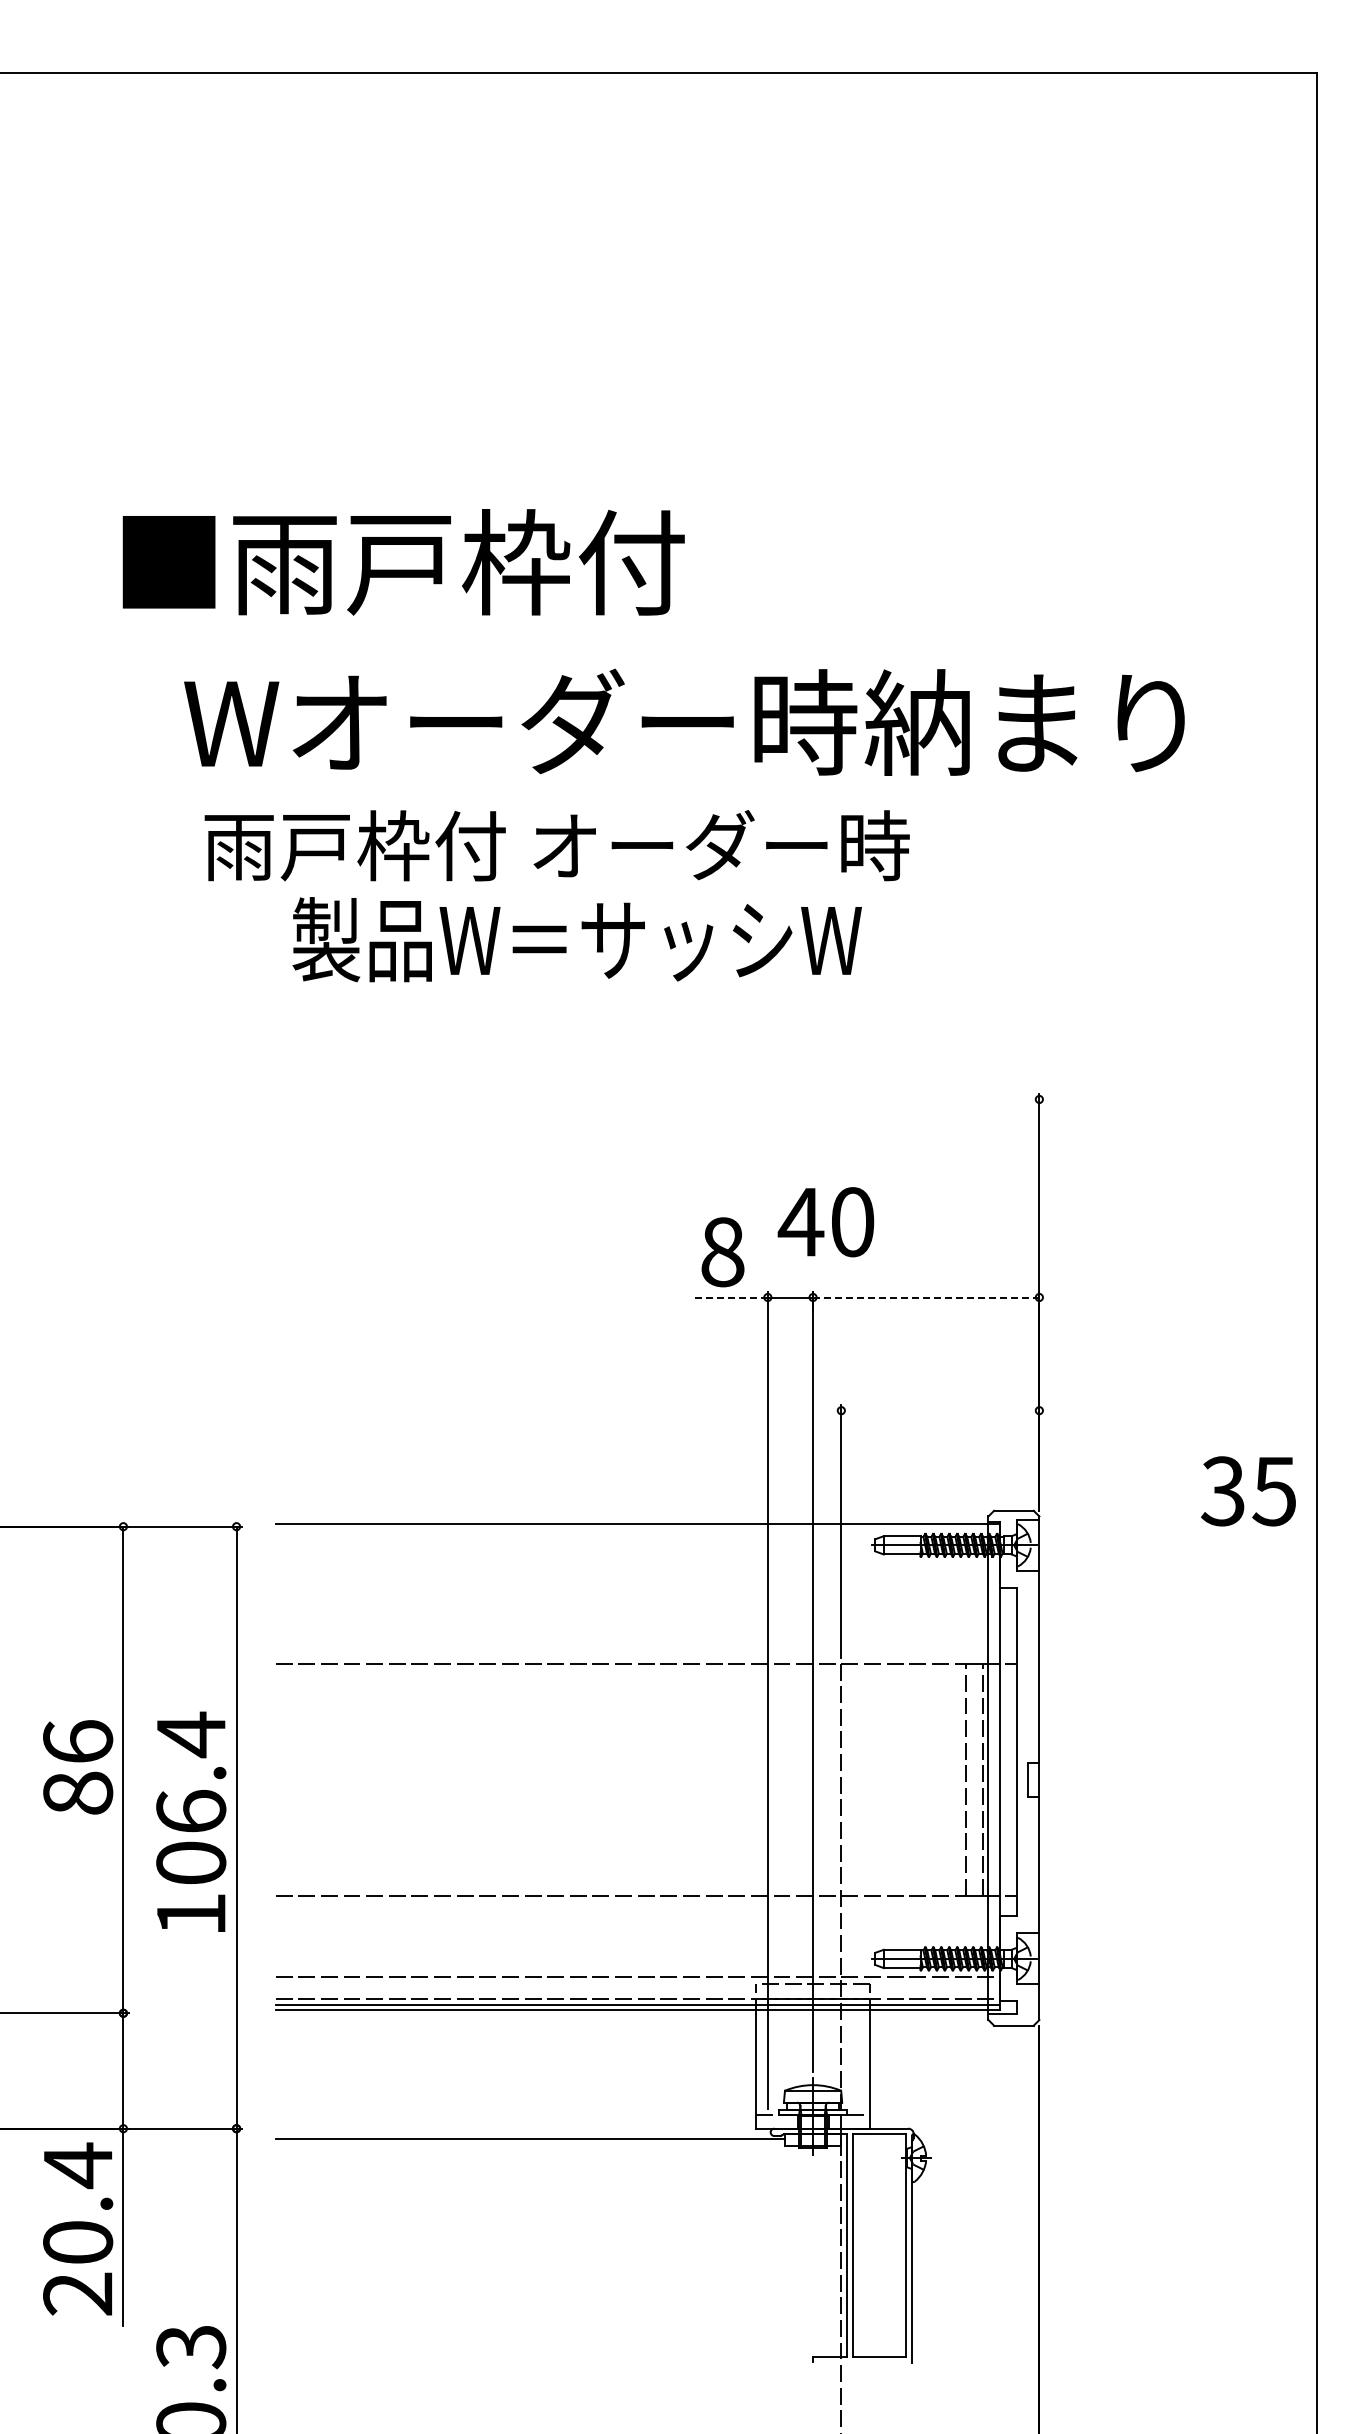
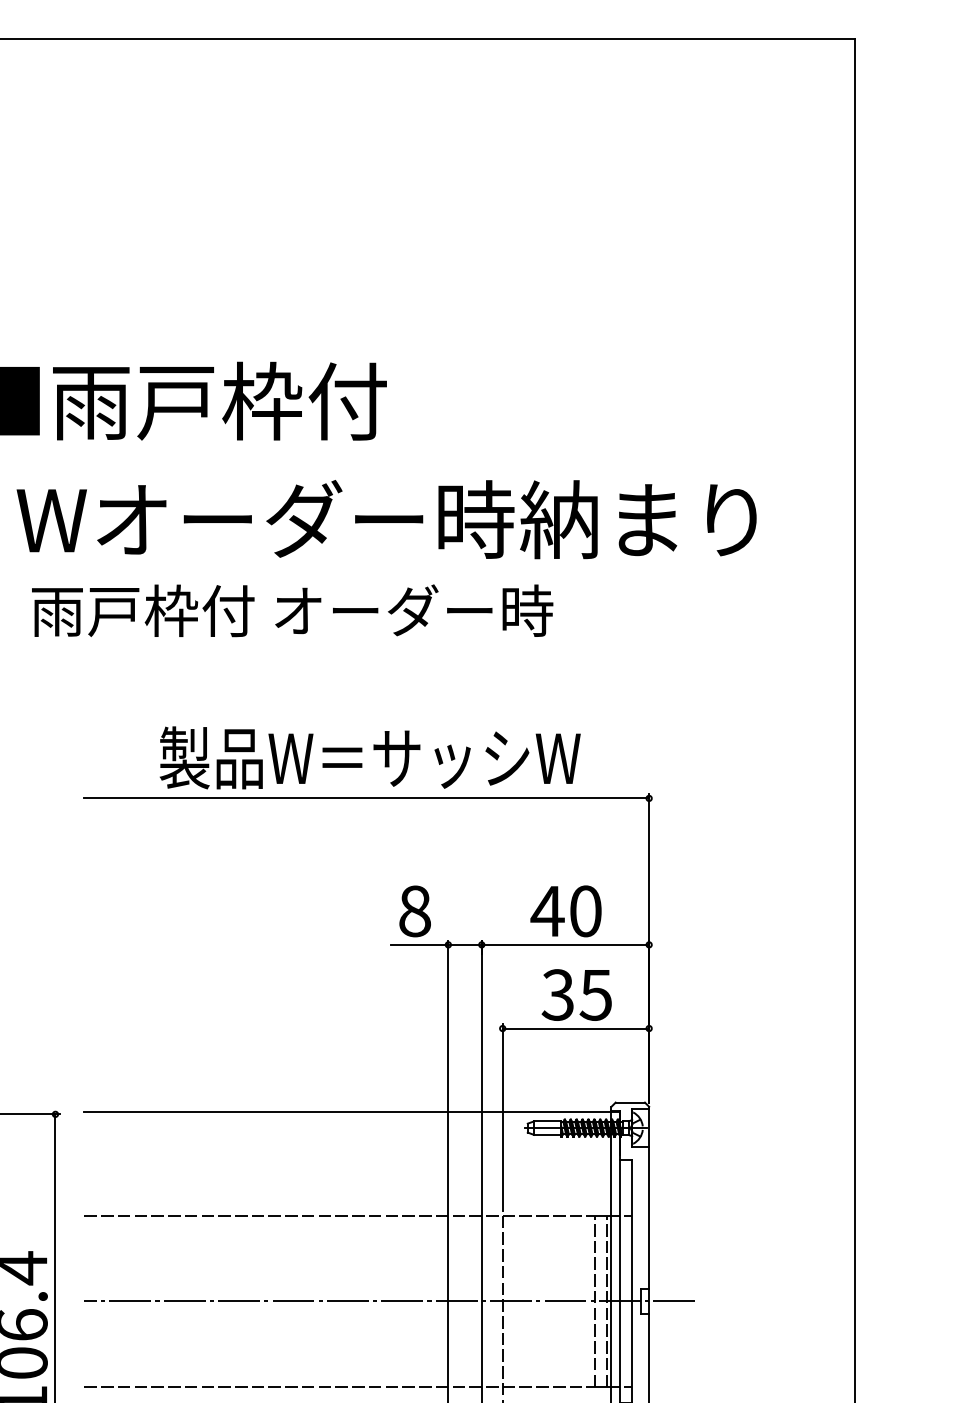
text: (576, 939) -> (369, 757), moved
line: (657, 1099) -> (366, 798), added
text: (825, 1222) -> (565, 911), moved
line: (729, 1297) -> (419, 944), dashed -> solid
line: (926, 1297) -> (565, 944), dashed -> solid
line: (940, 1410) -> (576, 1028), added
text: (1248, 1491) -> (576, 995), moved
line: (688, 1779) -> (389, 1301), added

